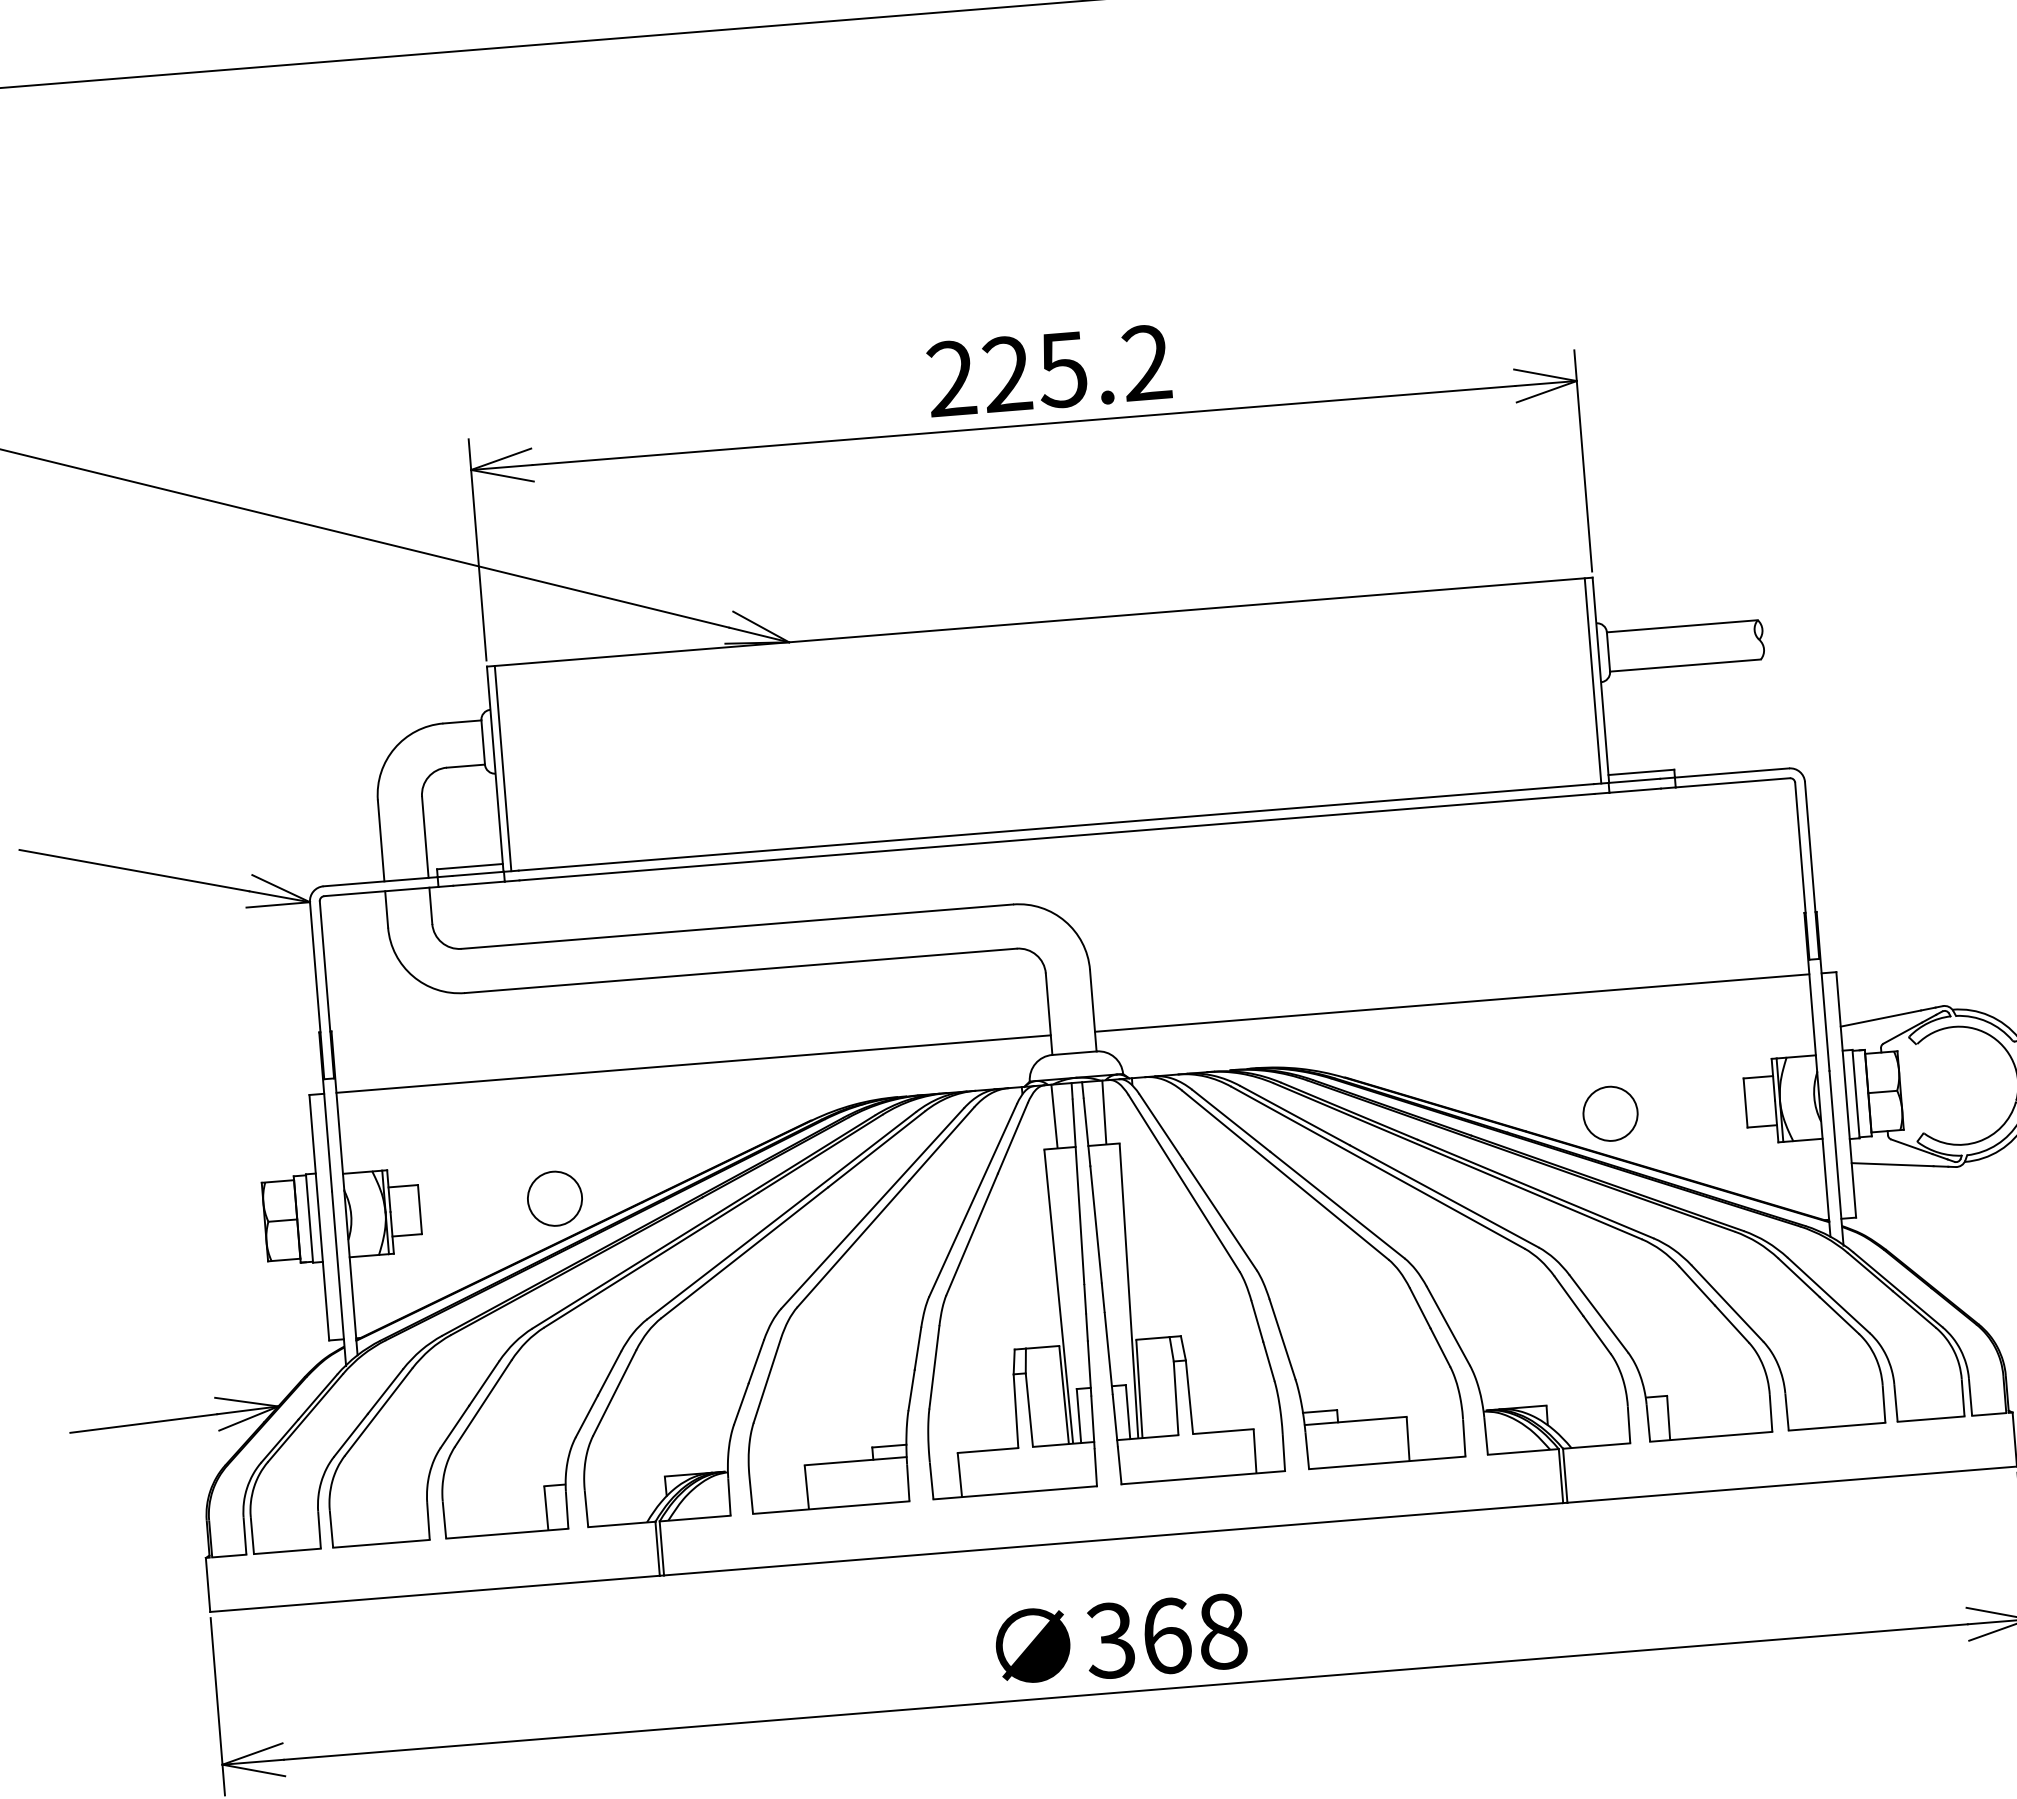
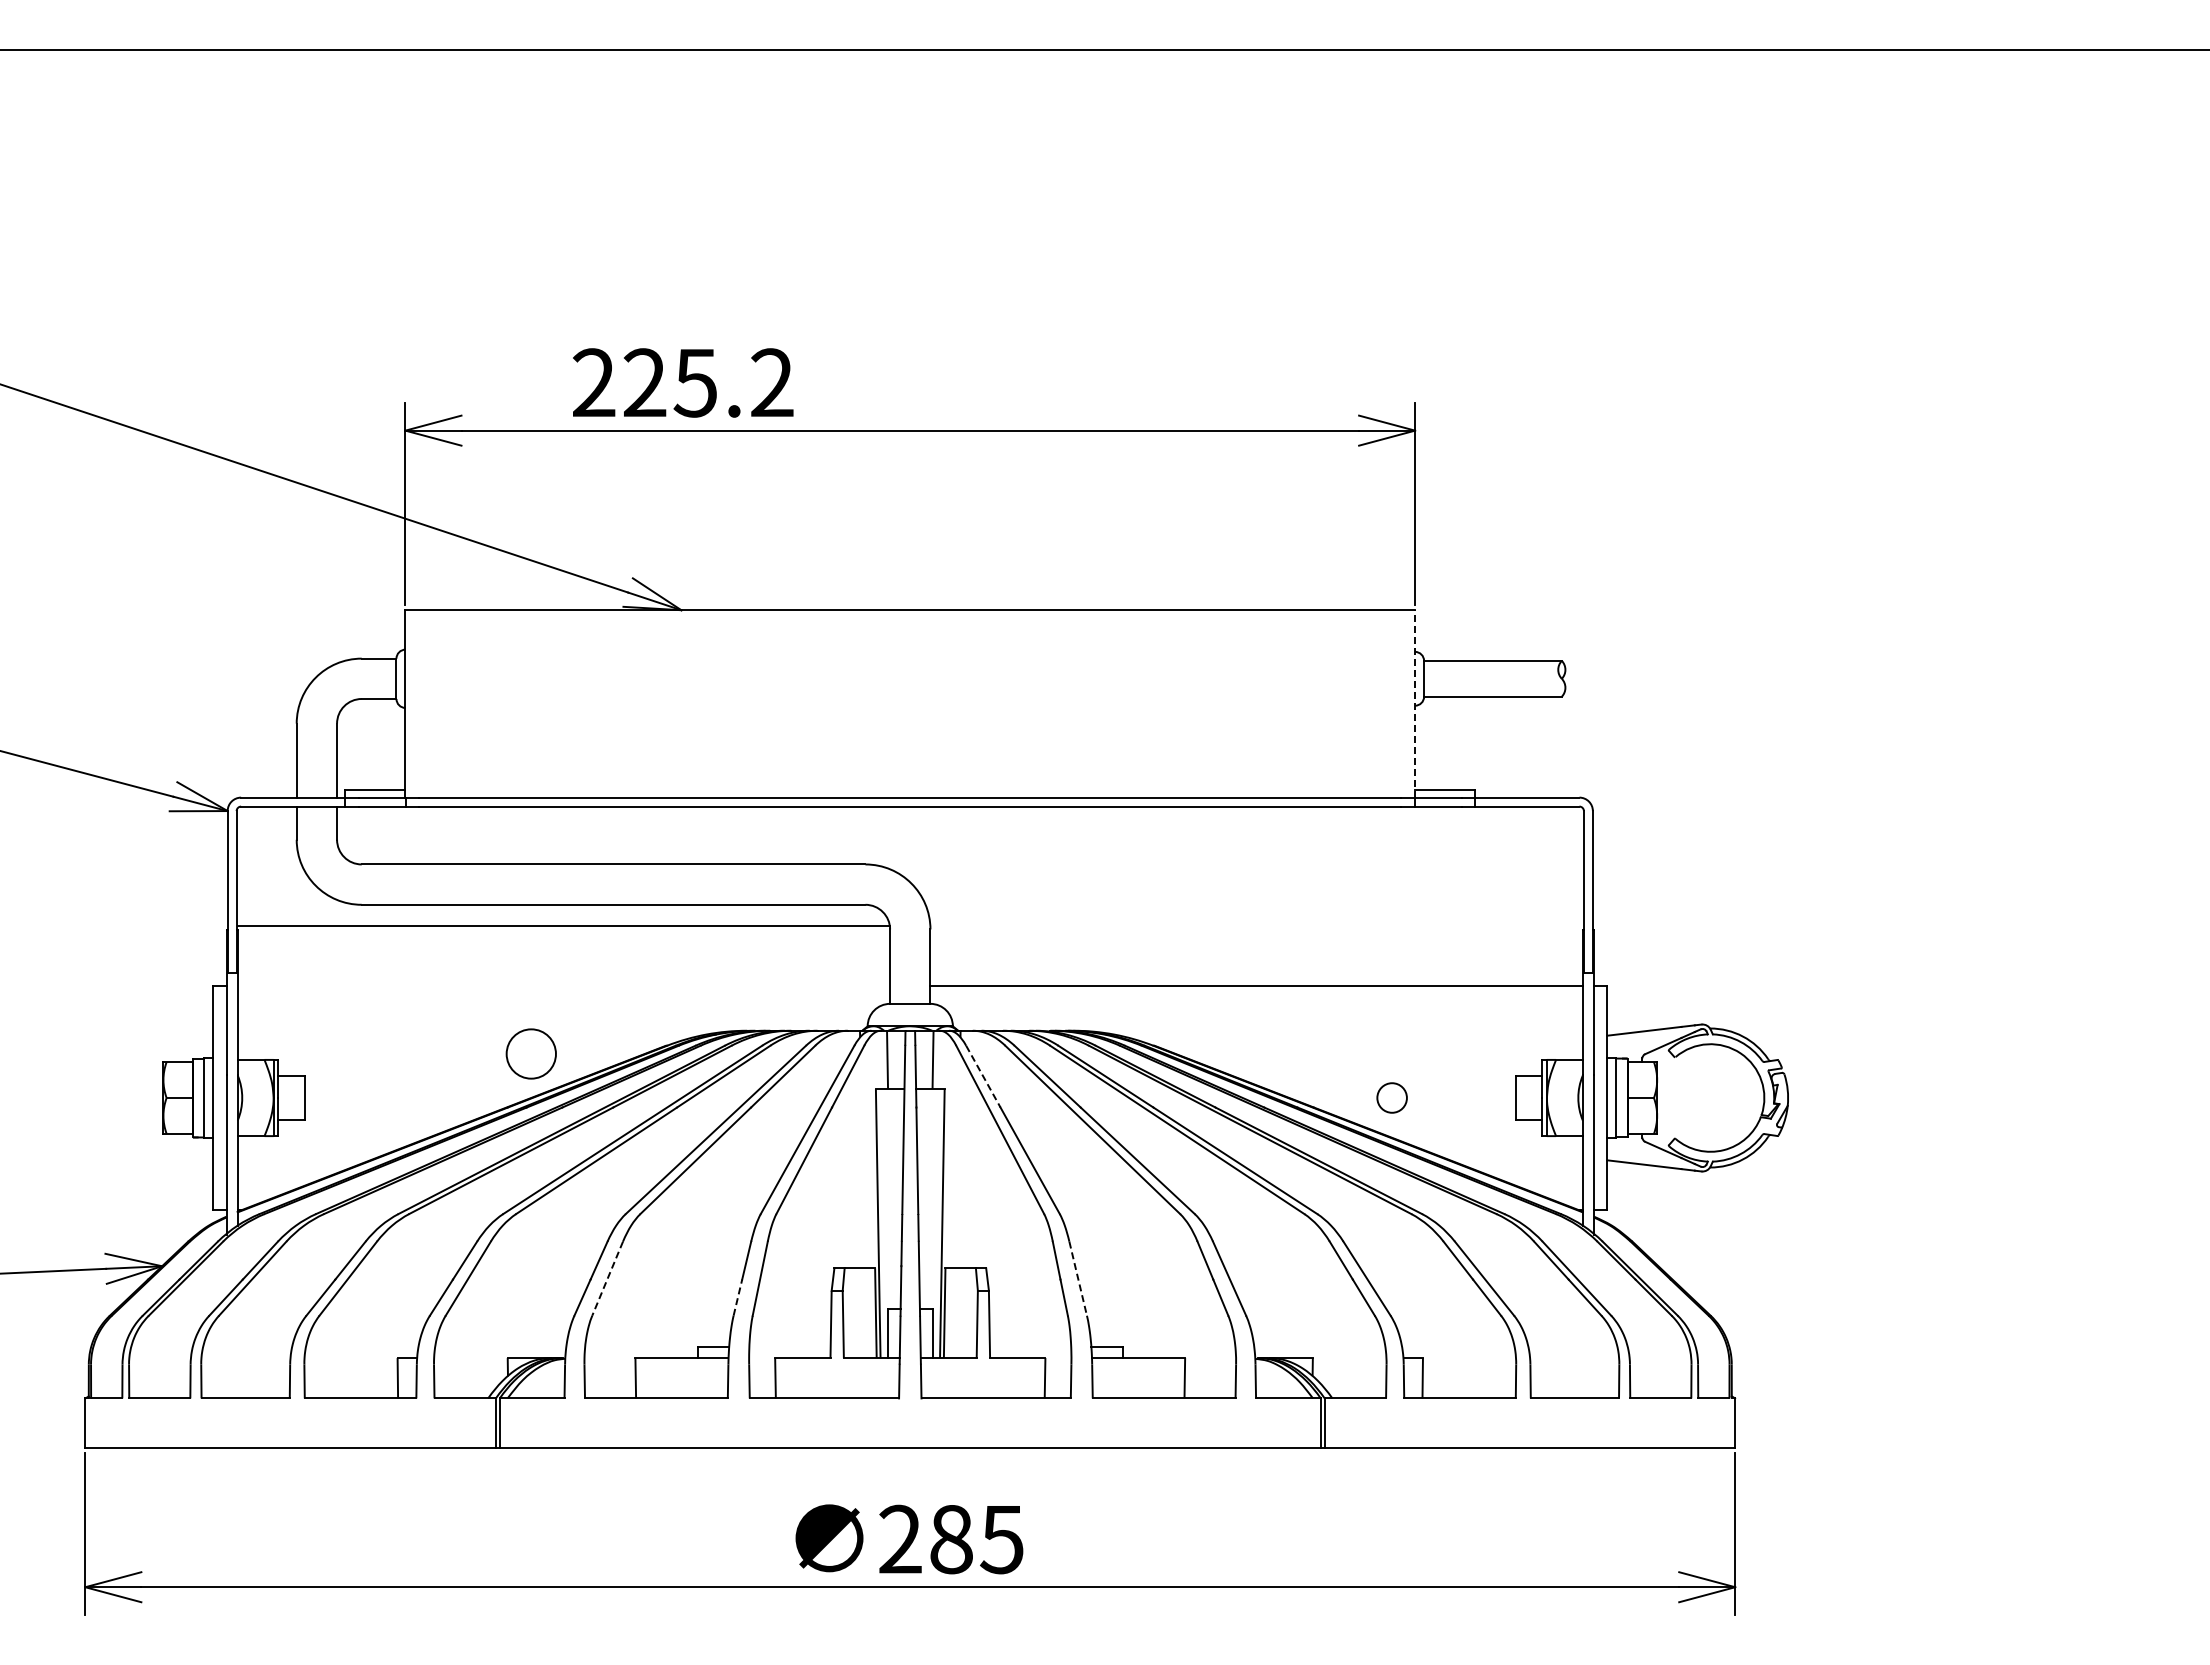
text: (1049, 370) -> (683, 382), moved
line: (1601, 679) -> (1415, 703), solid -> dashed
line: (1592, 680) -> (1407, 703), removed
line: (502, 768) -> (412, 703), removed
line: (693, 1063) -> (563, 925), moved
circle: (1609, 1113) -> (1391, 1097), size x0.6
line: (1161, 1127) -> (983, 1077), solid -> dashed
circle: (554, 1198) -> (530, 1053), moved
line: (1282, 1340) -> (1078, 1279), solid -> dashed
line: (767, 1381) -> (607, 1279), solid -> dashed
line: (911, 1389) -> (737, 1297), solid -> dashed
text: (1165, 1636) -> (950, 1539), 368 -> 285

